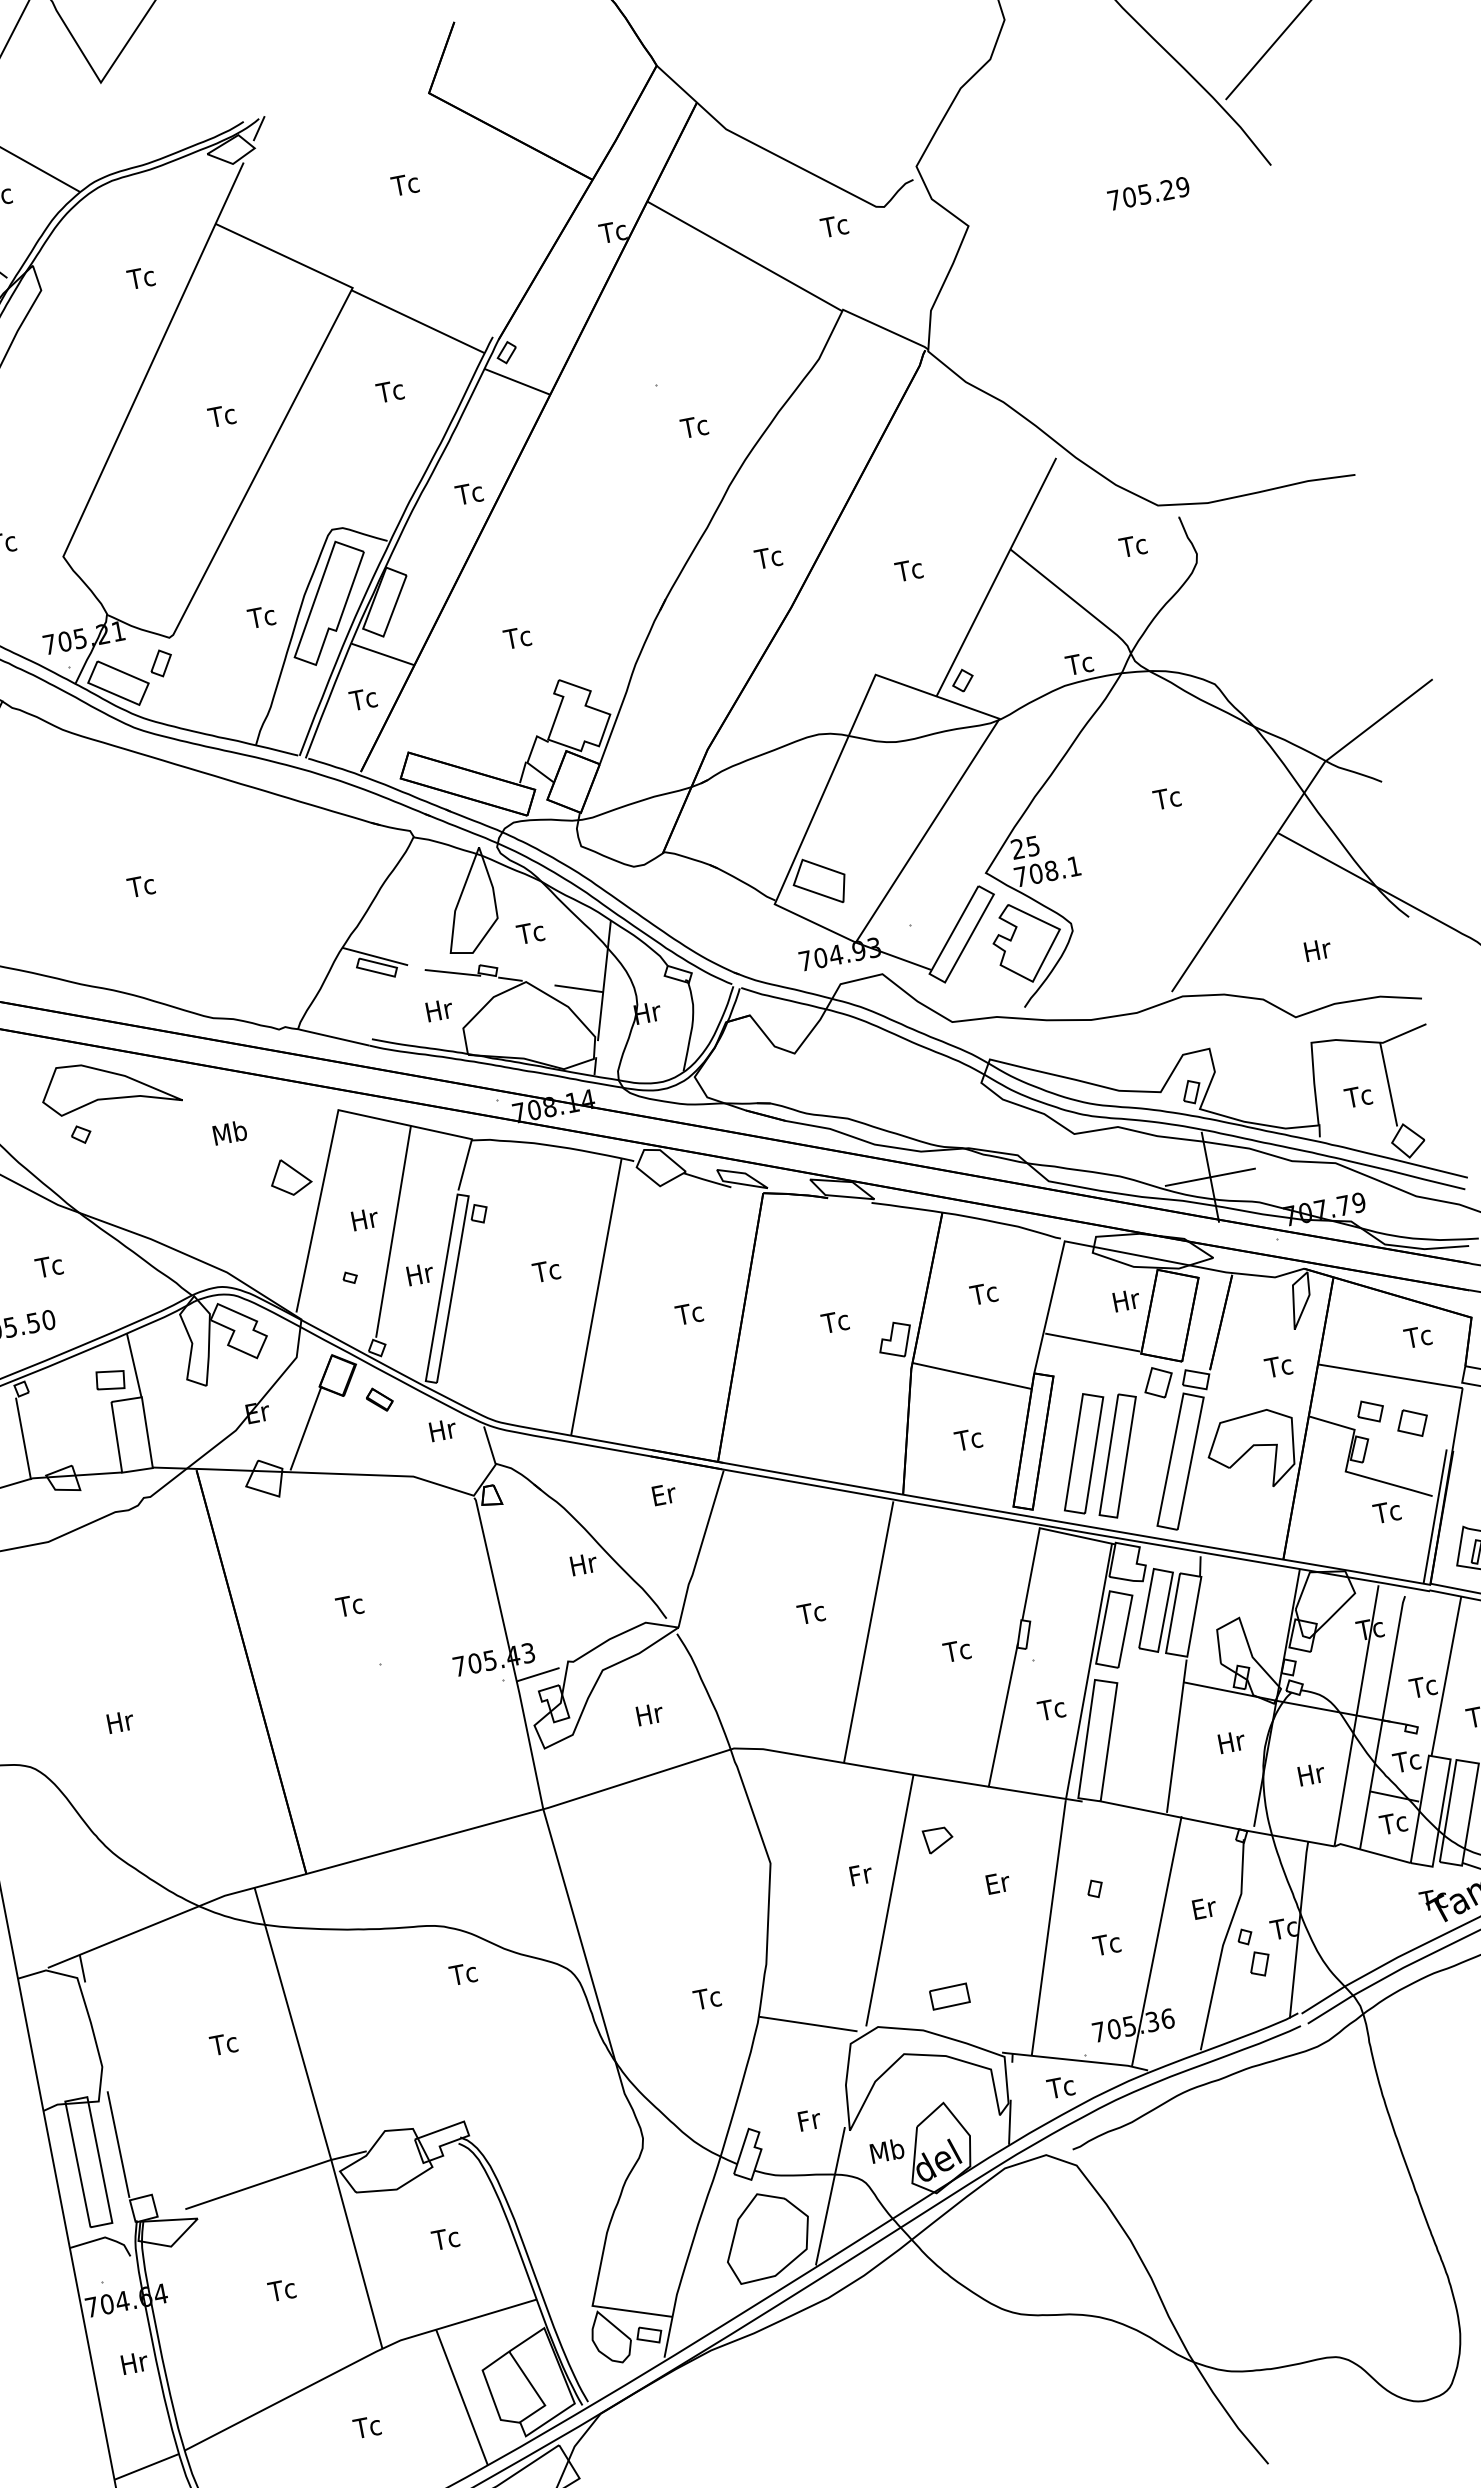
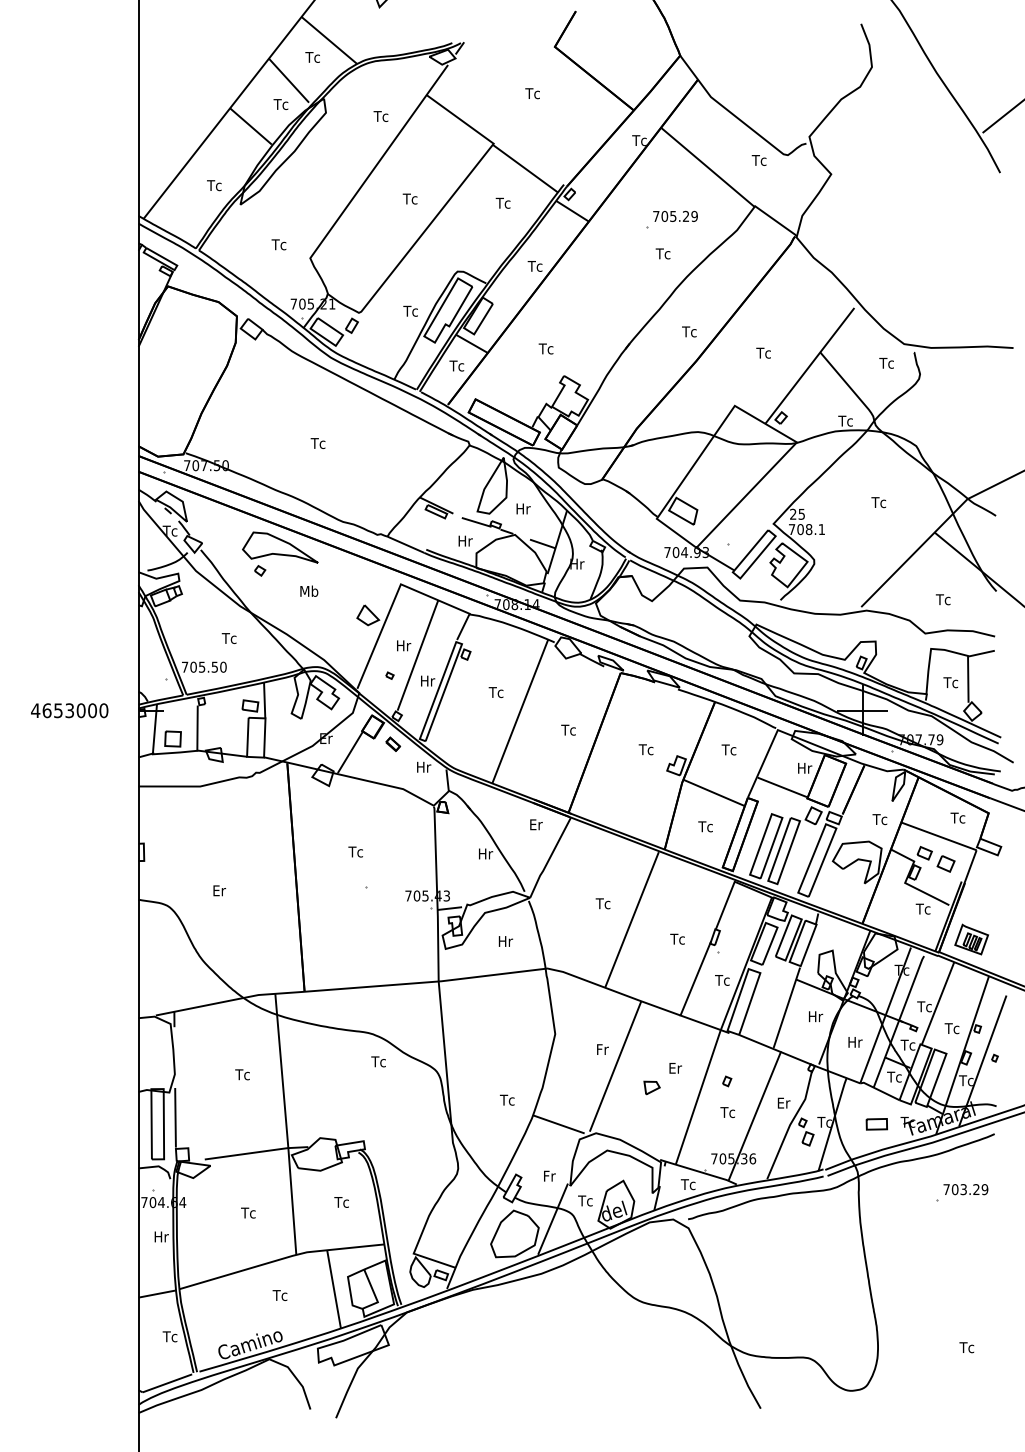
text: (1148, 191) -> (675, 215), moved
text: (530, 932) -> (522, 508), Tc -> Hr
text: (1316, 949) -> (943, 599), Hr -> Tc
text: (230, 1131) -> (309, 590), moved
text: (120, 1721) -> (220, 890), Hr -> Er
part: (937, 1839) -> (651, 1087), moved
part: (949, 1997) -> (876, 1124), moved
text: (885, 2150) -> (587, 1200), Mb -> Tc

